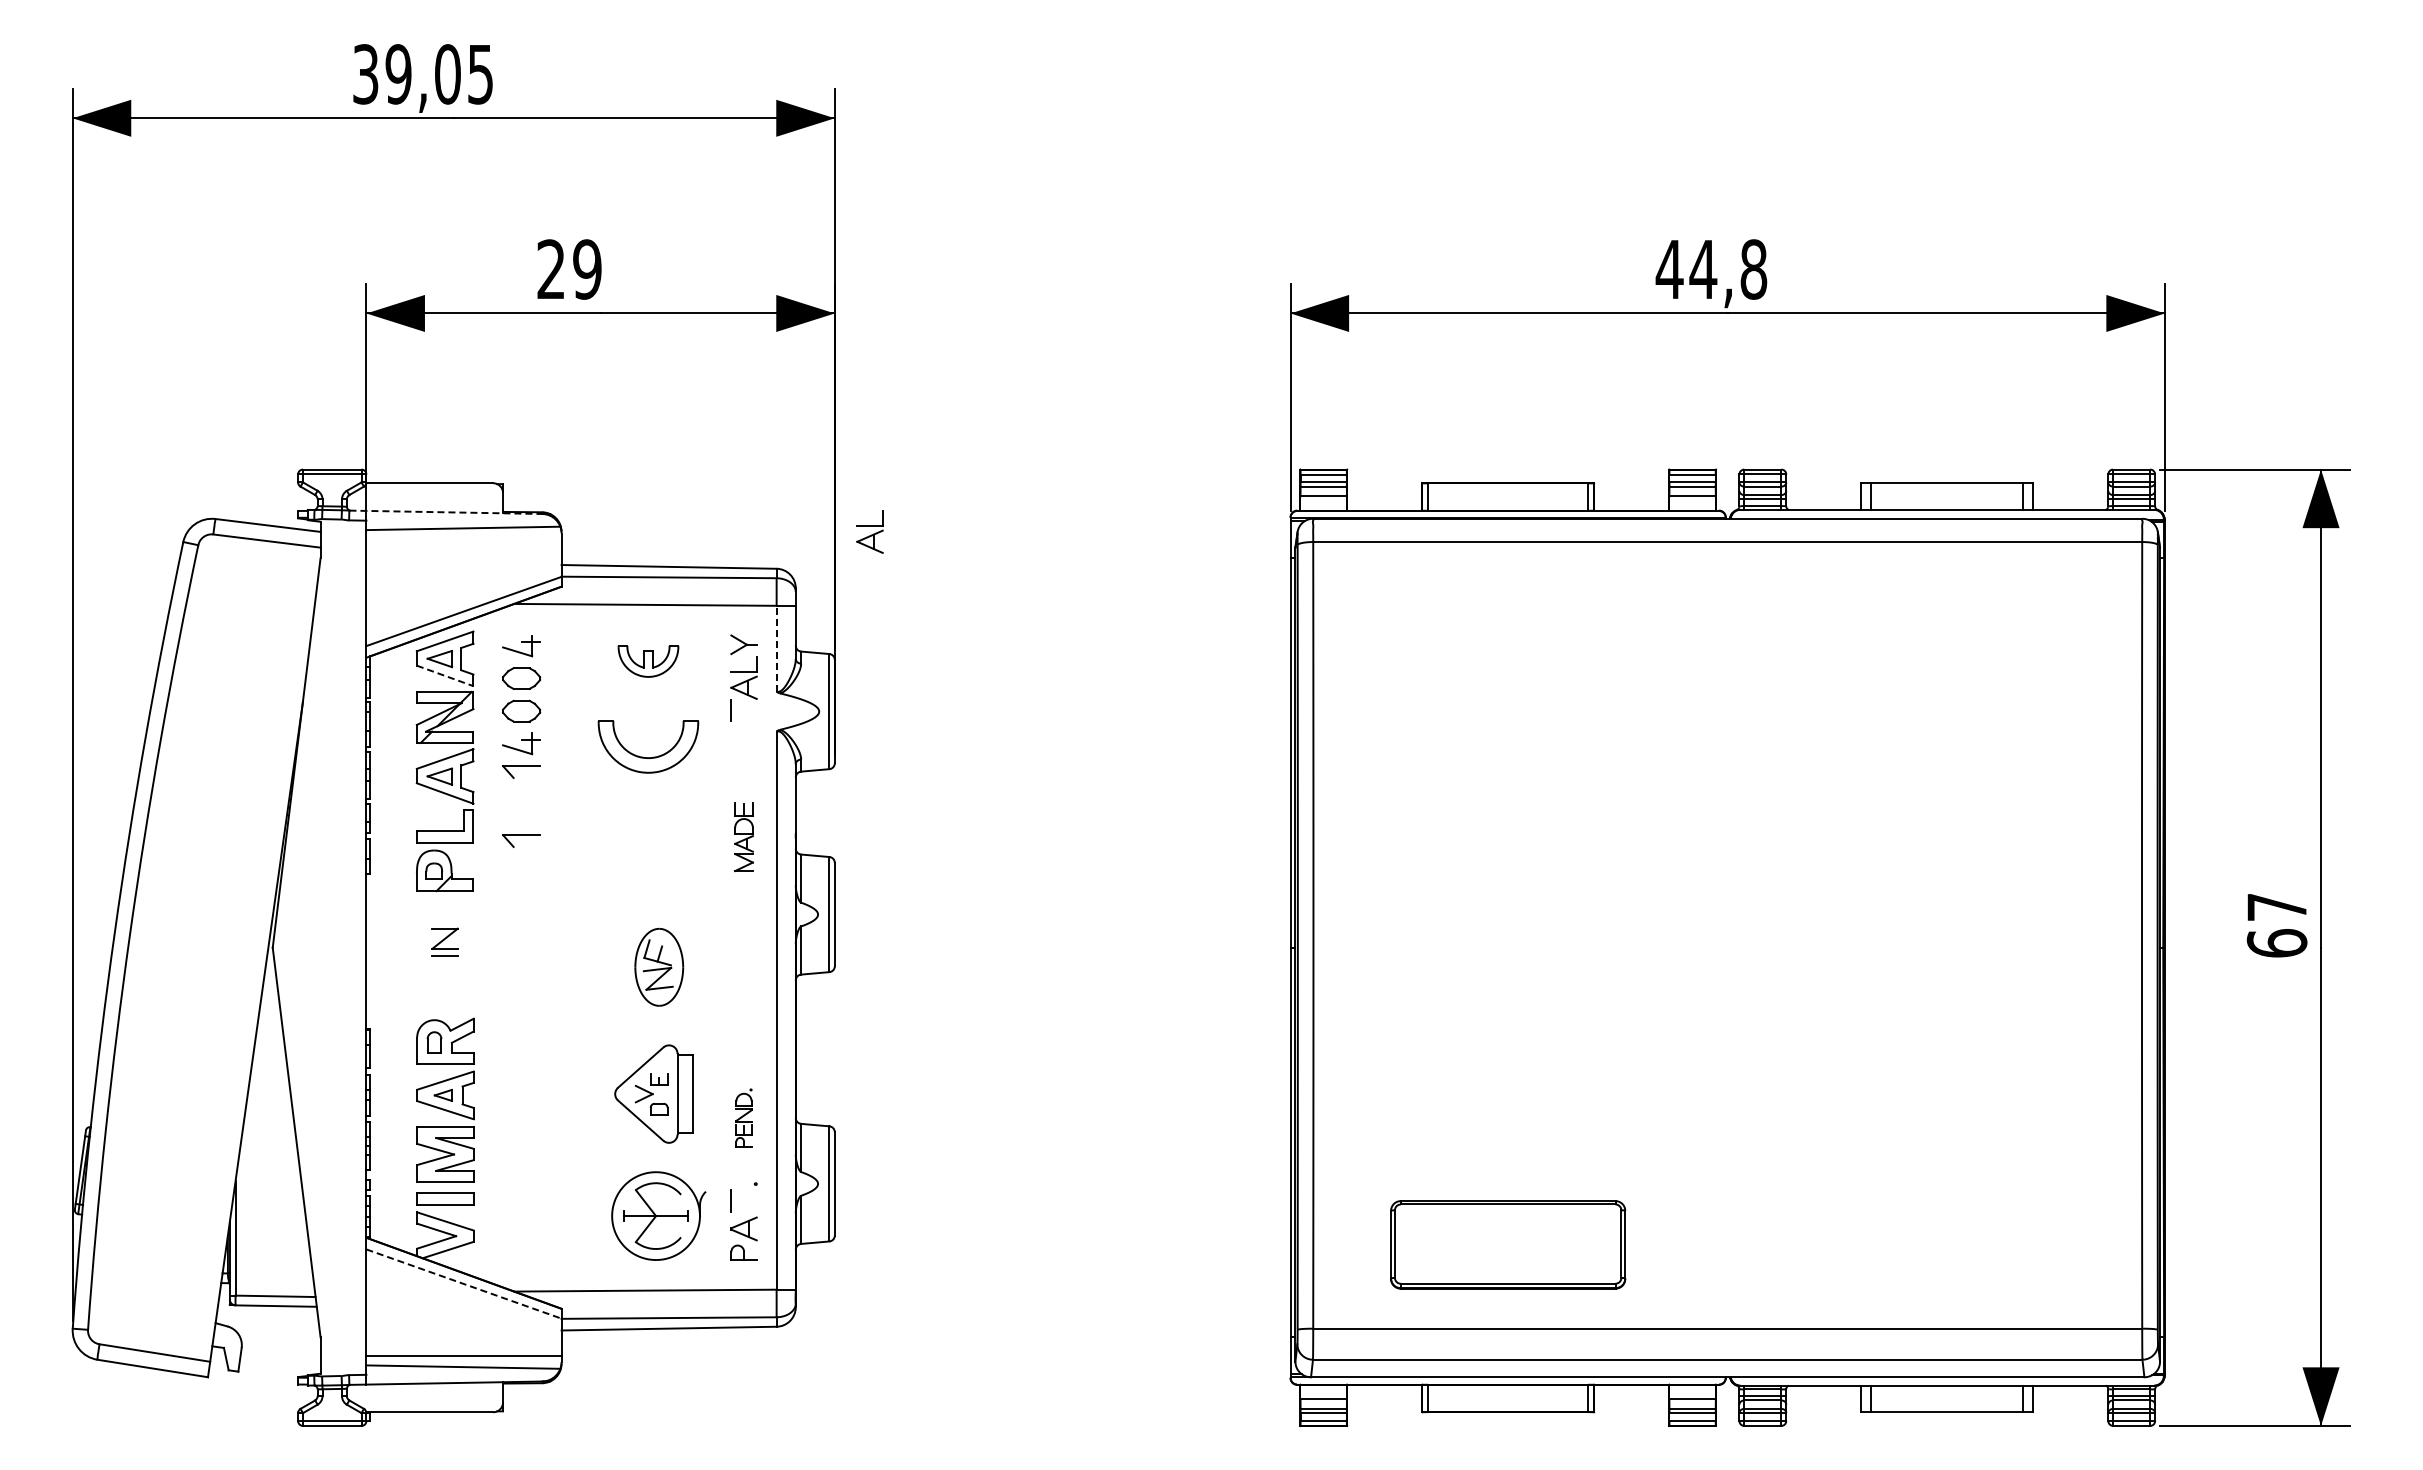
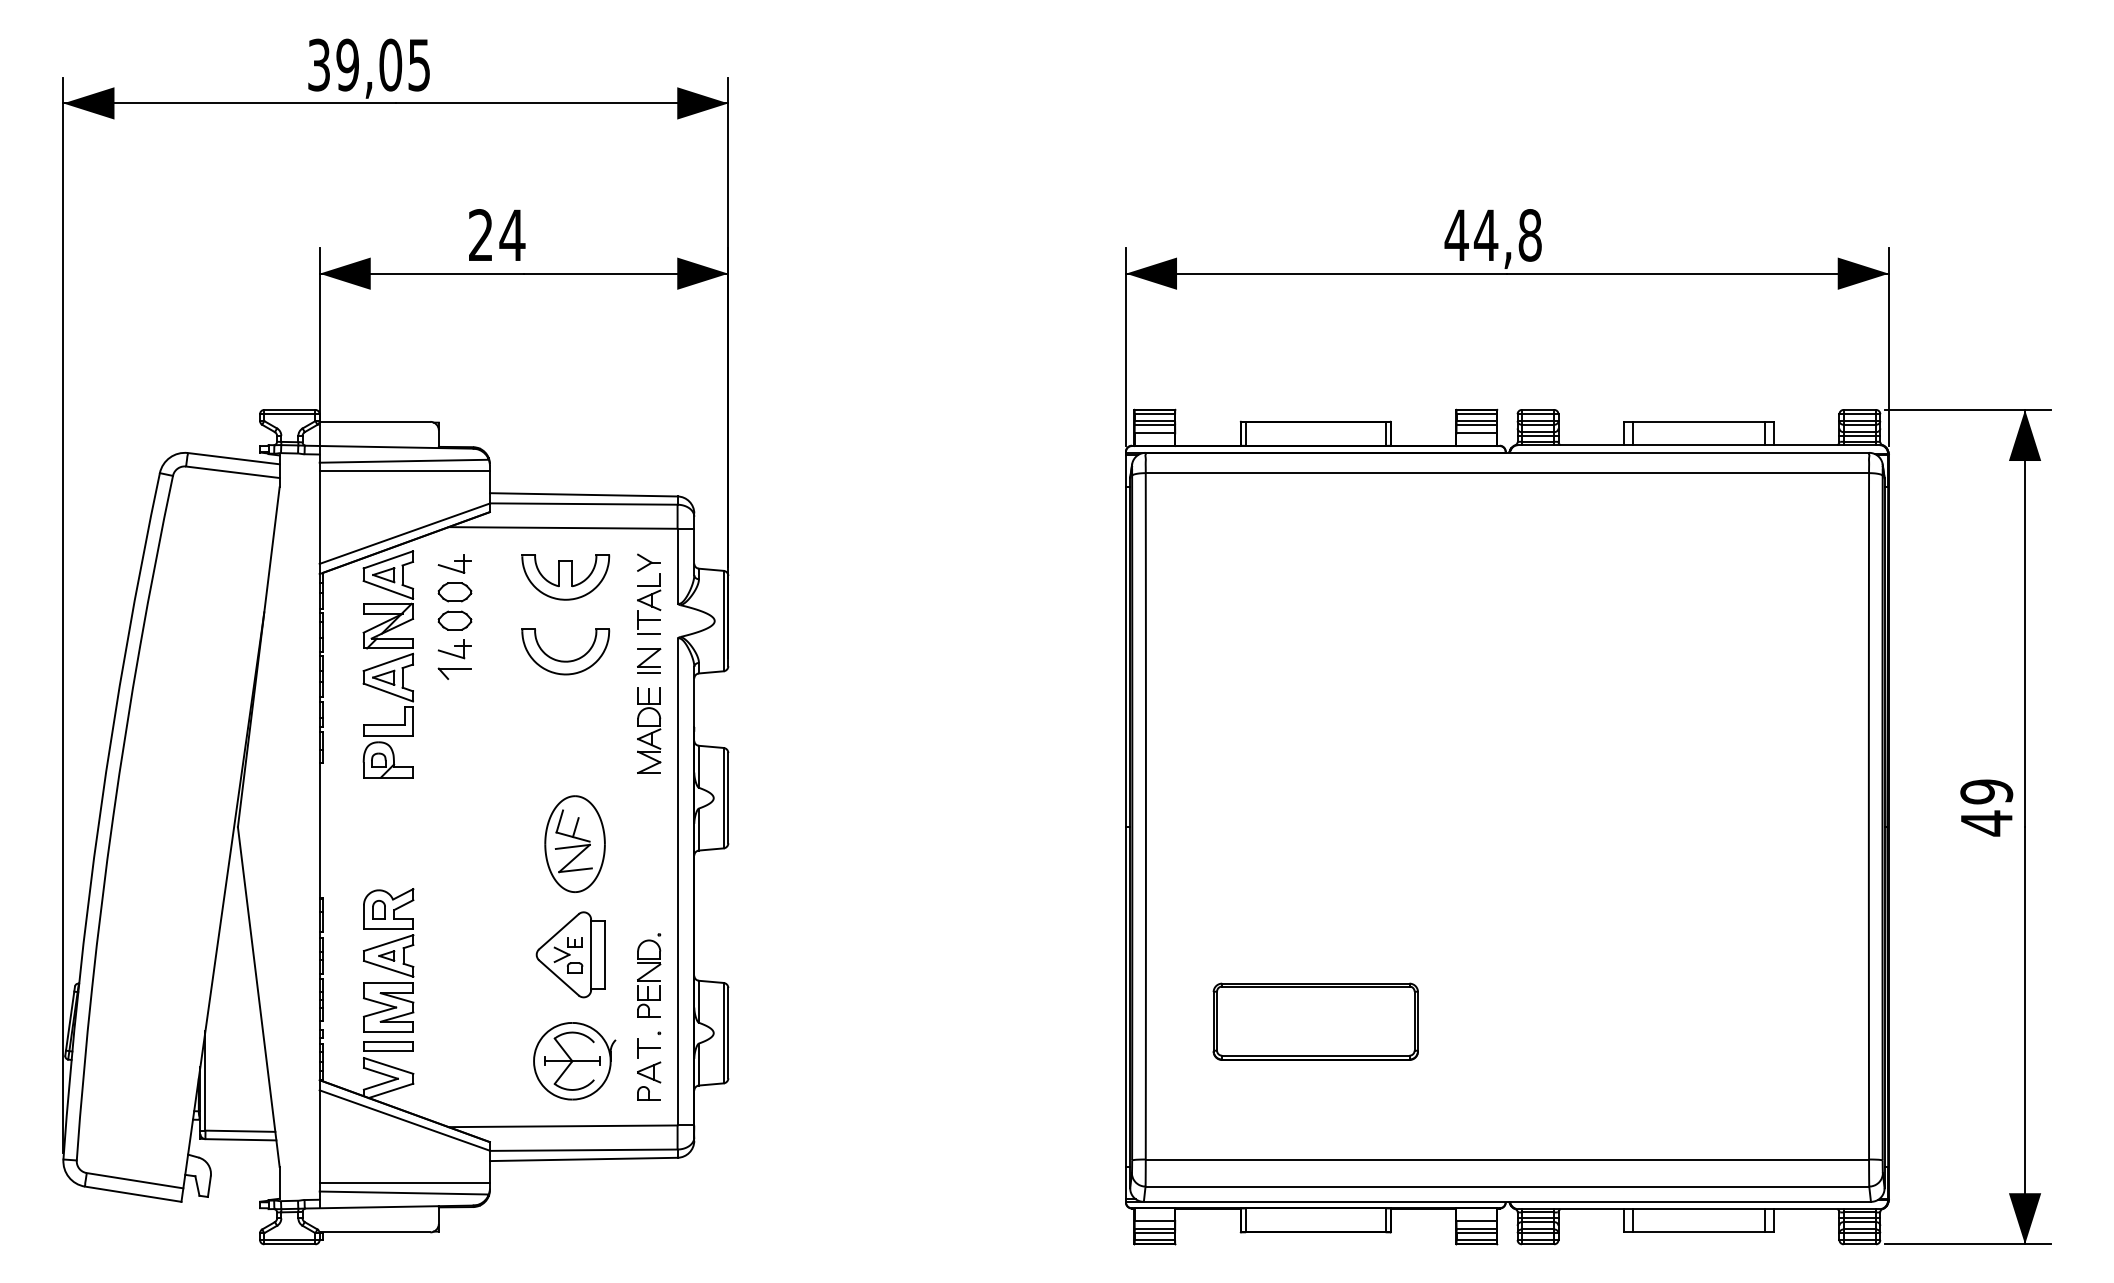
text: (587, 269) -> (512, 235), 29 -> 24
line: (446, 512) -> (389, 447), dashed -> solid
part: (869, 531) -> (758, 463), removed
line: (463, 539) -> (404, 470), added
line: (776, 648) -> (677, 566), dashed -> solid
part: (648, 661) -> (565, 577), size x1.67
line: (445, 676) -> (388, 590), dashed -> solid
line: (743, 710) -> (648, 620), added
line: (743, 726) -> (648, 634), added
part: (743, 836) -> (648, 730), size x1.43
part: (521, 840) -> (454, 733), removed
text: (2276, 925) -> (1986, 807), 67 -> 49
part: (444, 941) -> (648, 660), moved
part: (659, 967) -> (575, 844), size x1.43
part: (743, 1117) -> (648, 975), size x1.67
line: (743, 1201) -> (648, 1048), added
part: (1508, 1244) -> (1316, 1021), moved
line: (464, 1284) -> (405, 1120), dashed -> solid

